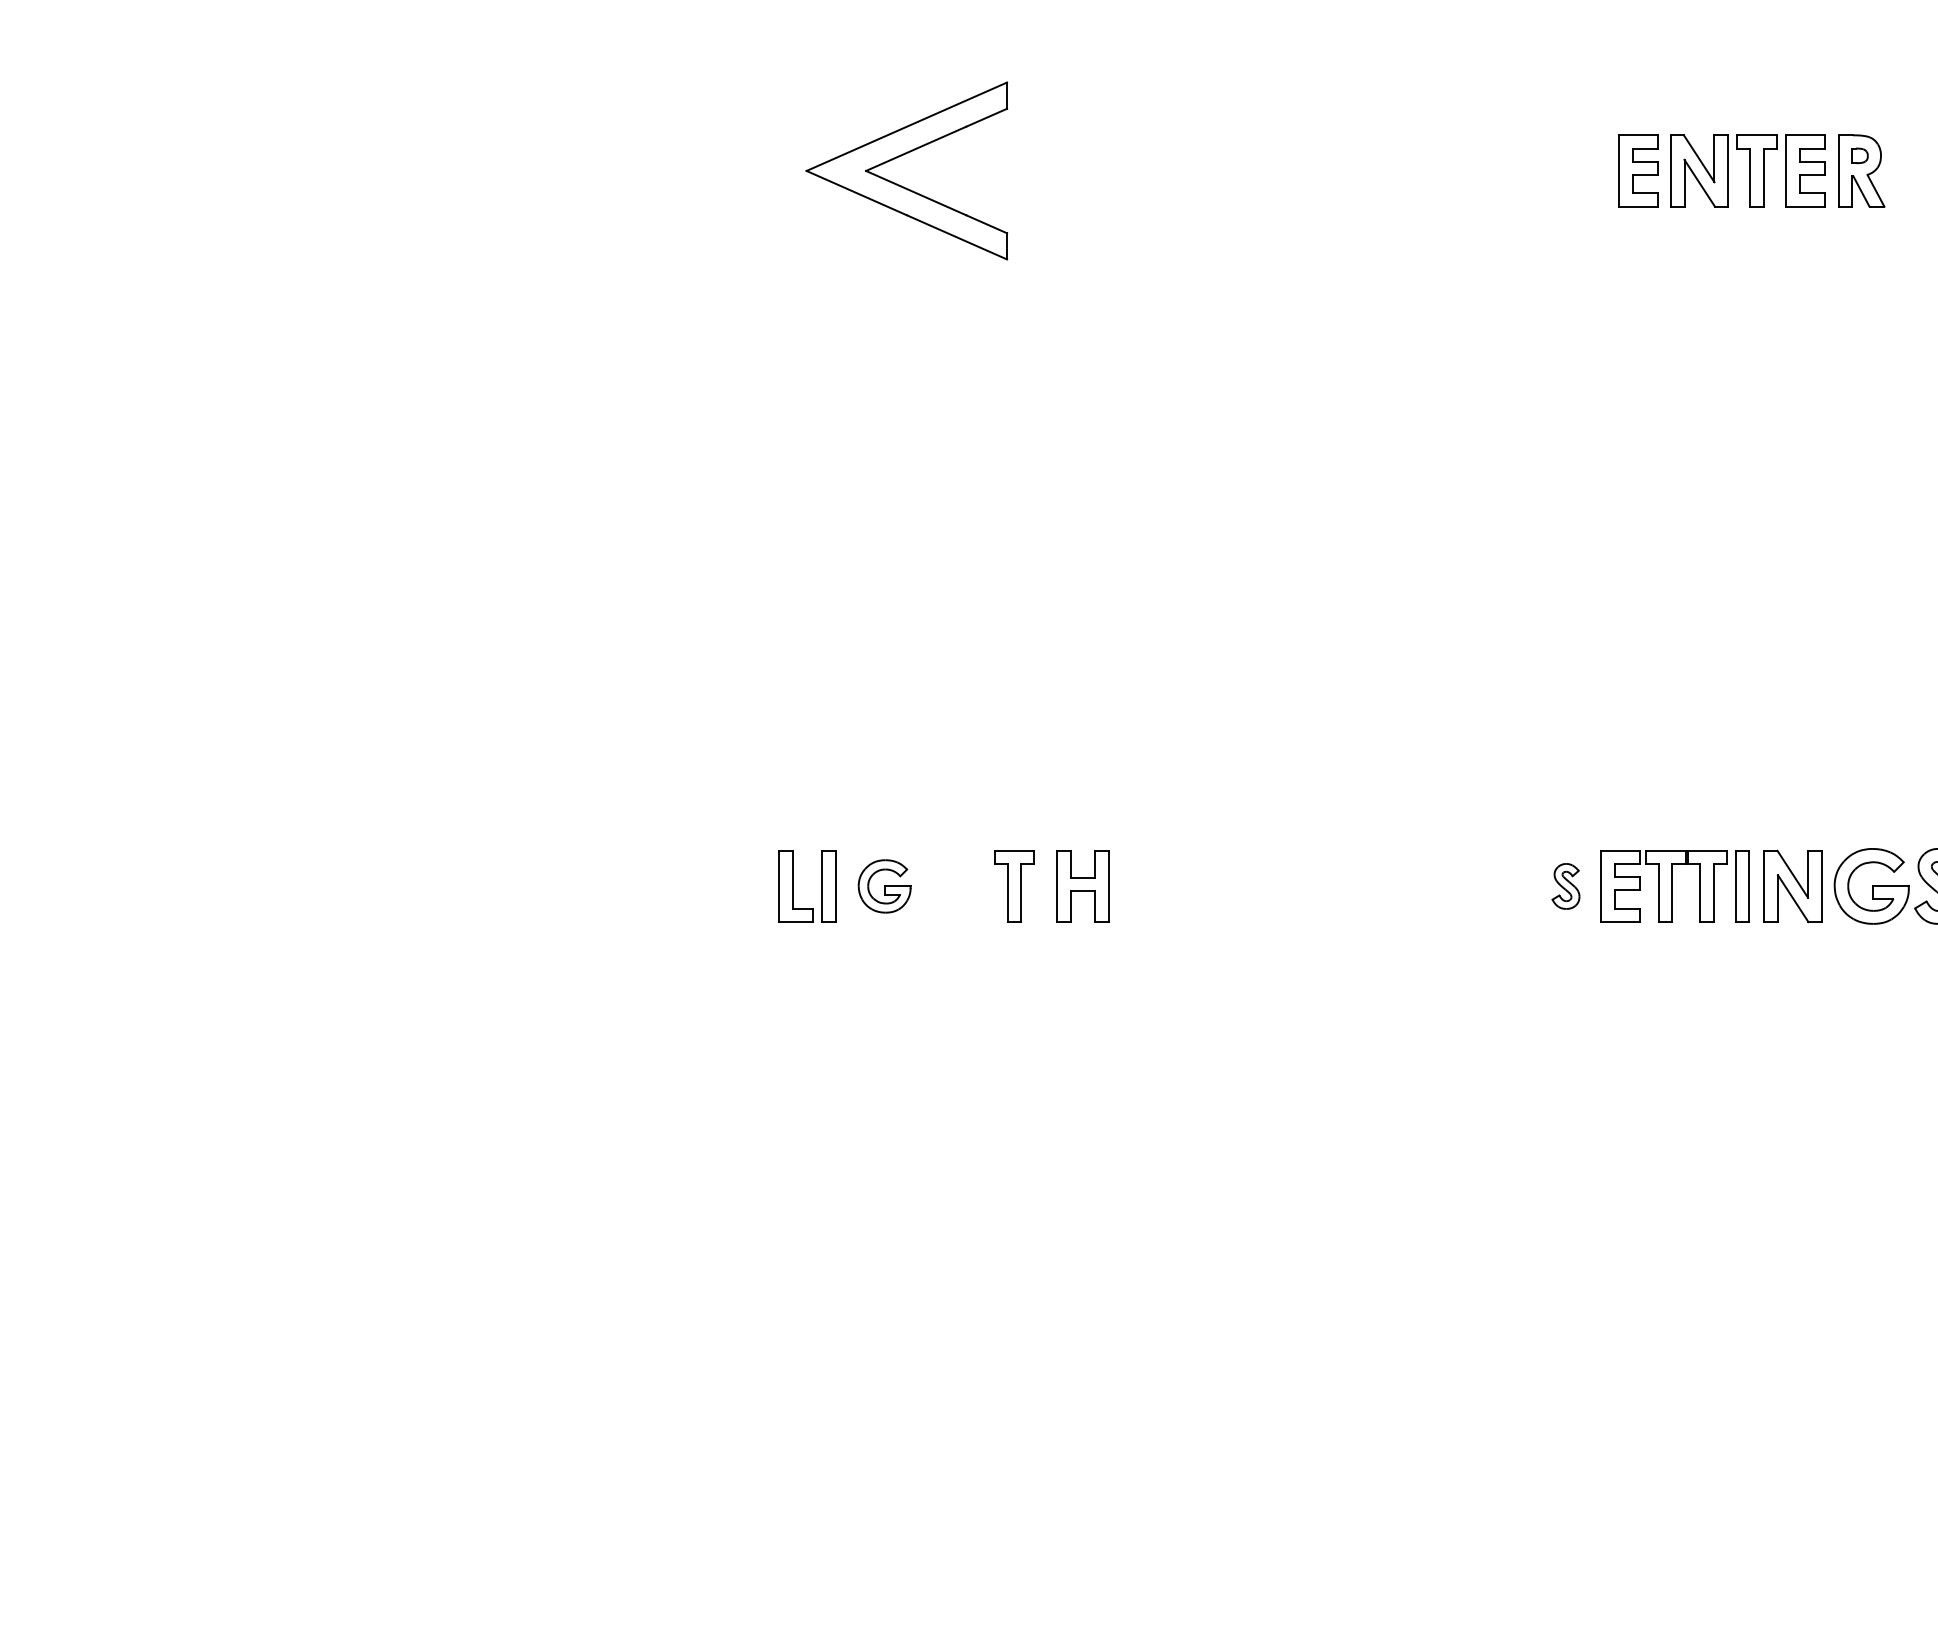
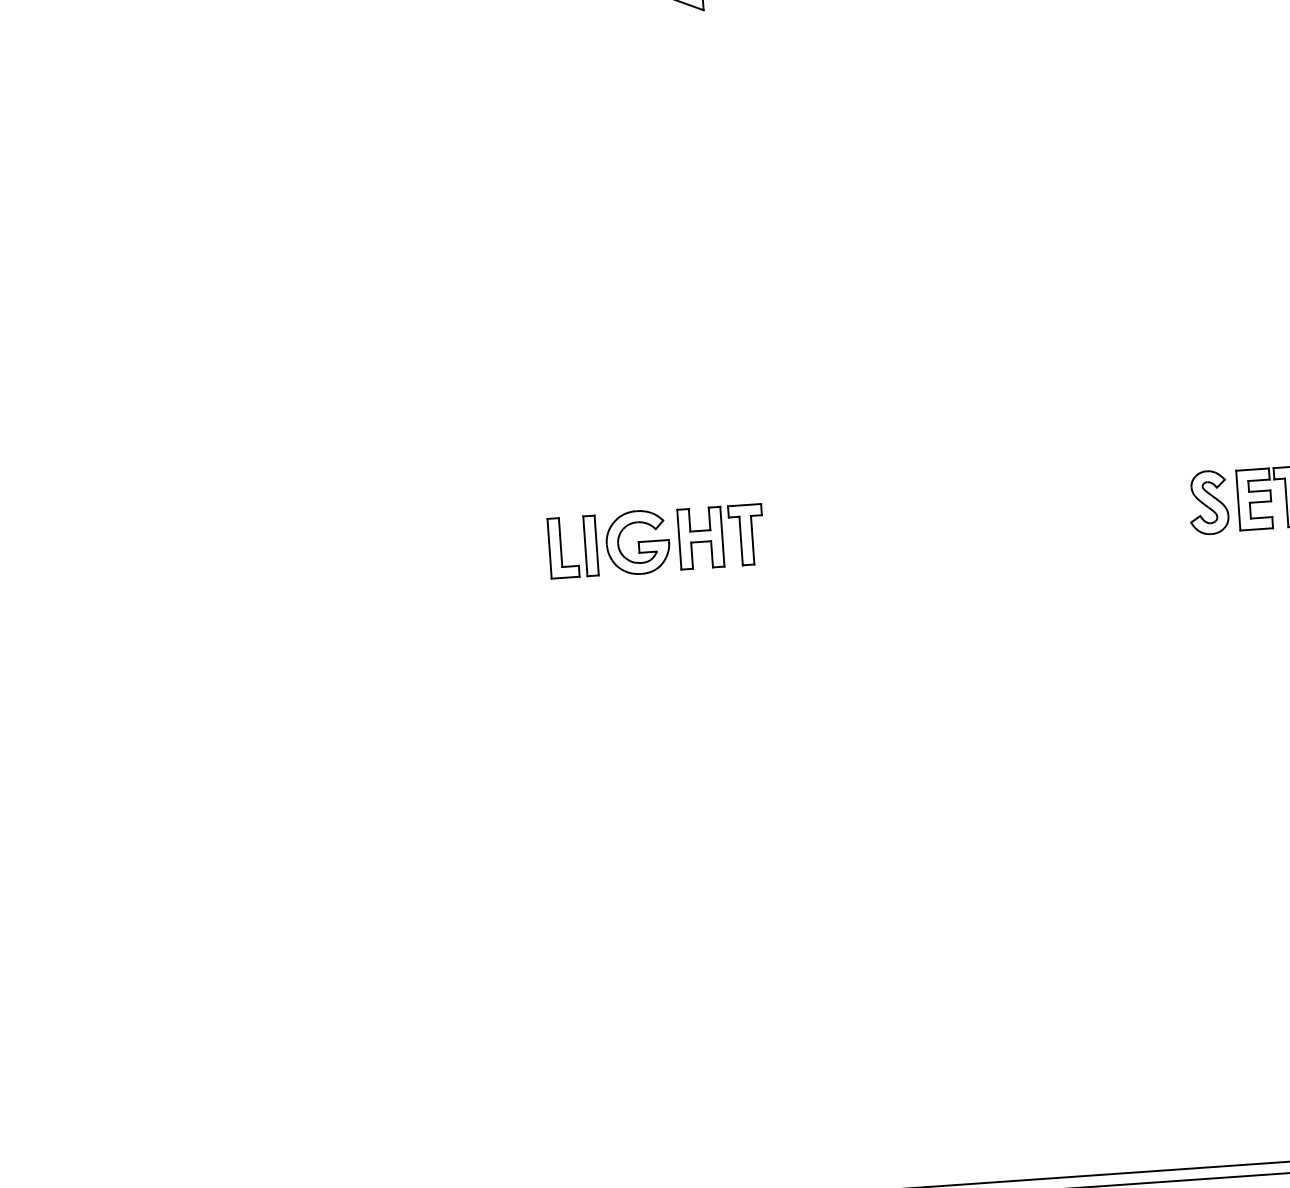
part: (884, 886) -> (637, 542), size x1.43
part: (1082, 886) -> (700, 538), moved
part: (1565, 886) -> (1208, 502), size x1.67

